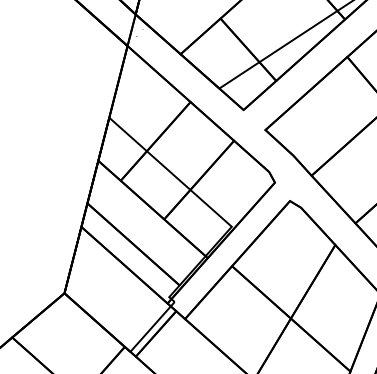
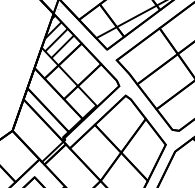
hatch: (143, 91) -> (59, 36), added

